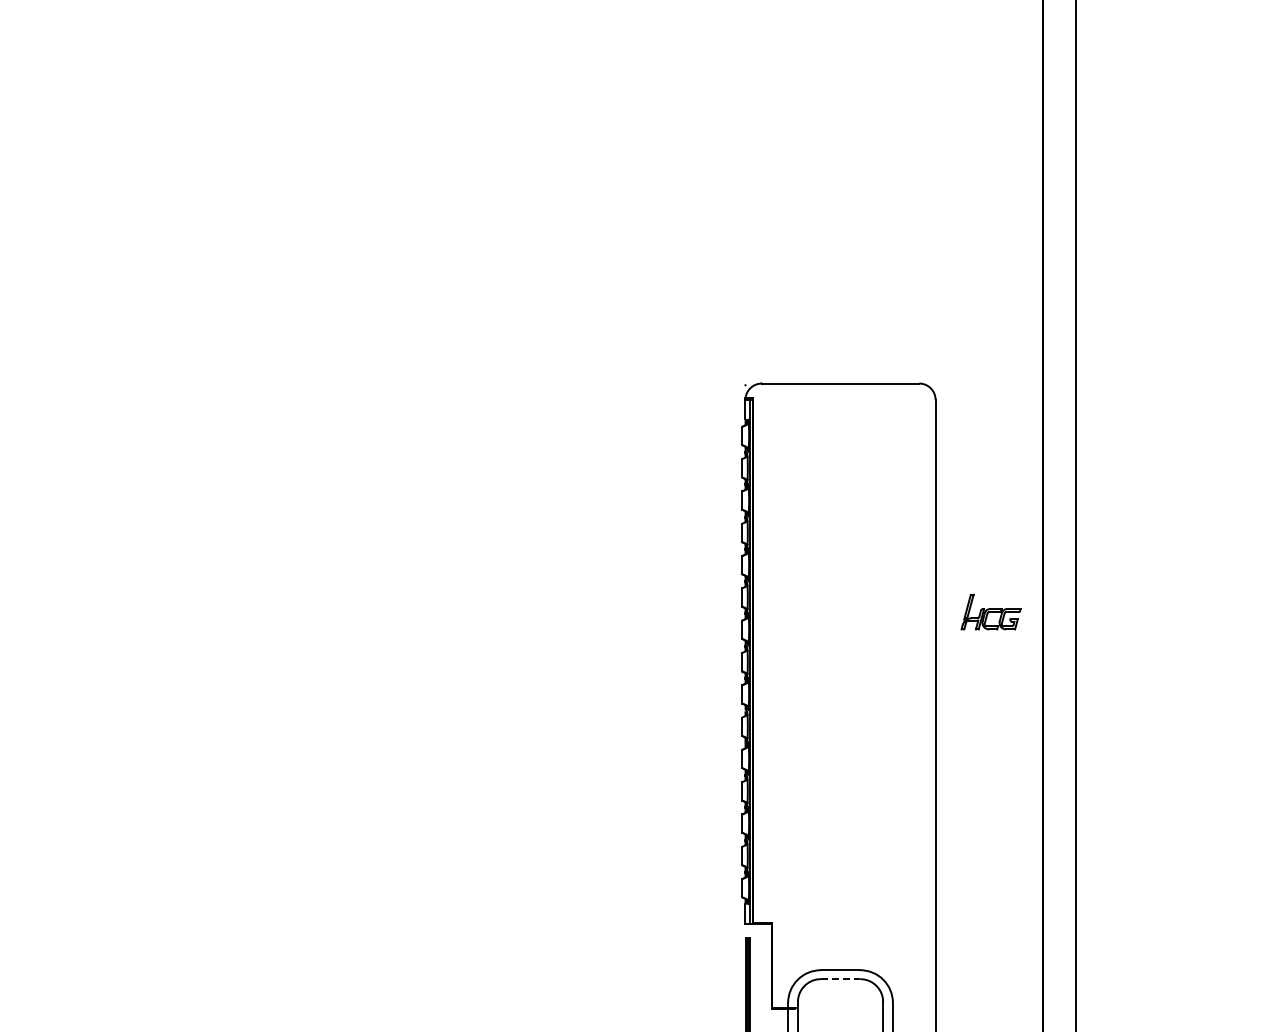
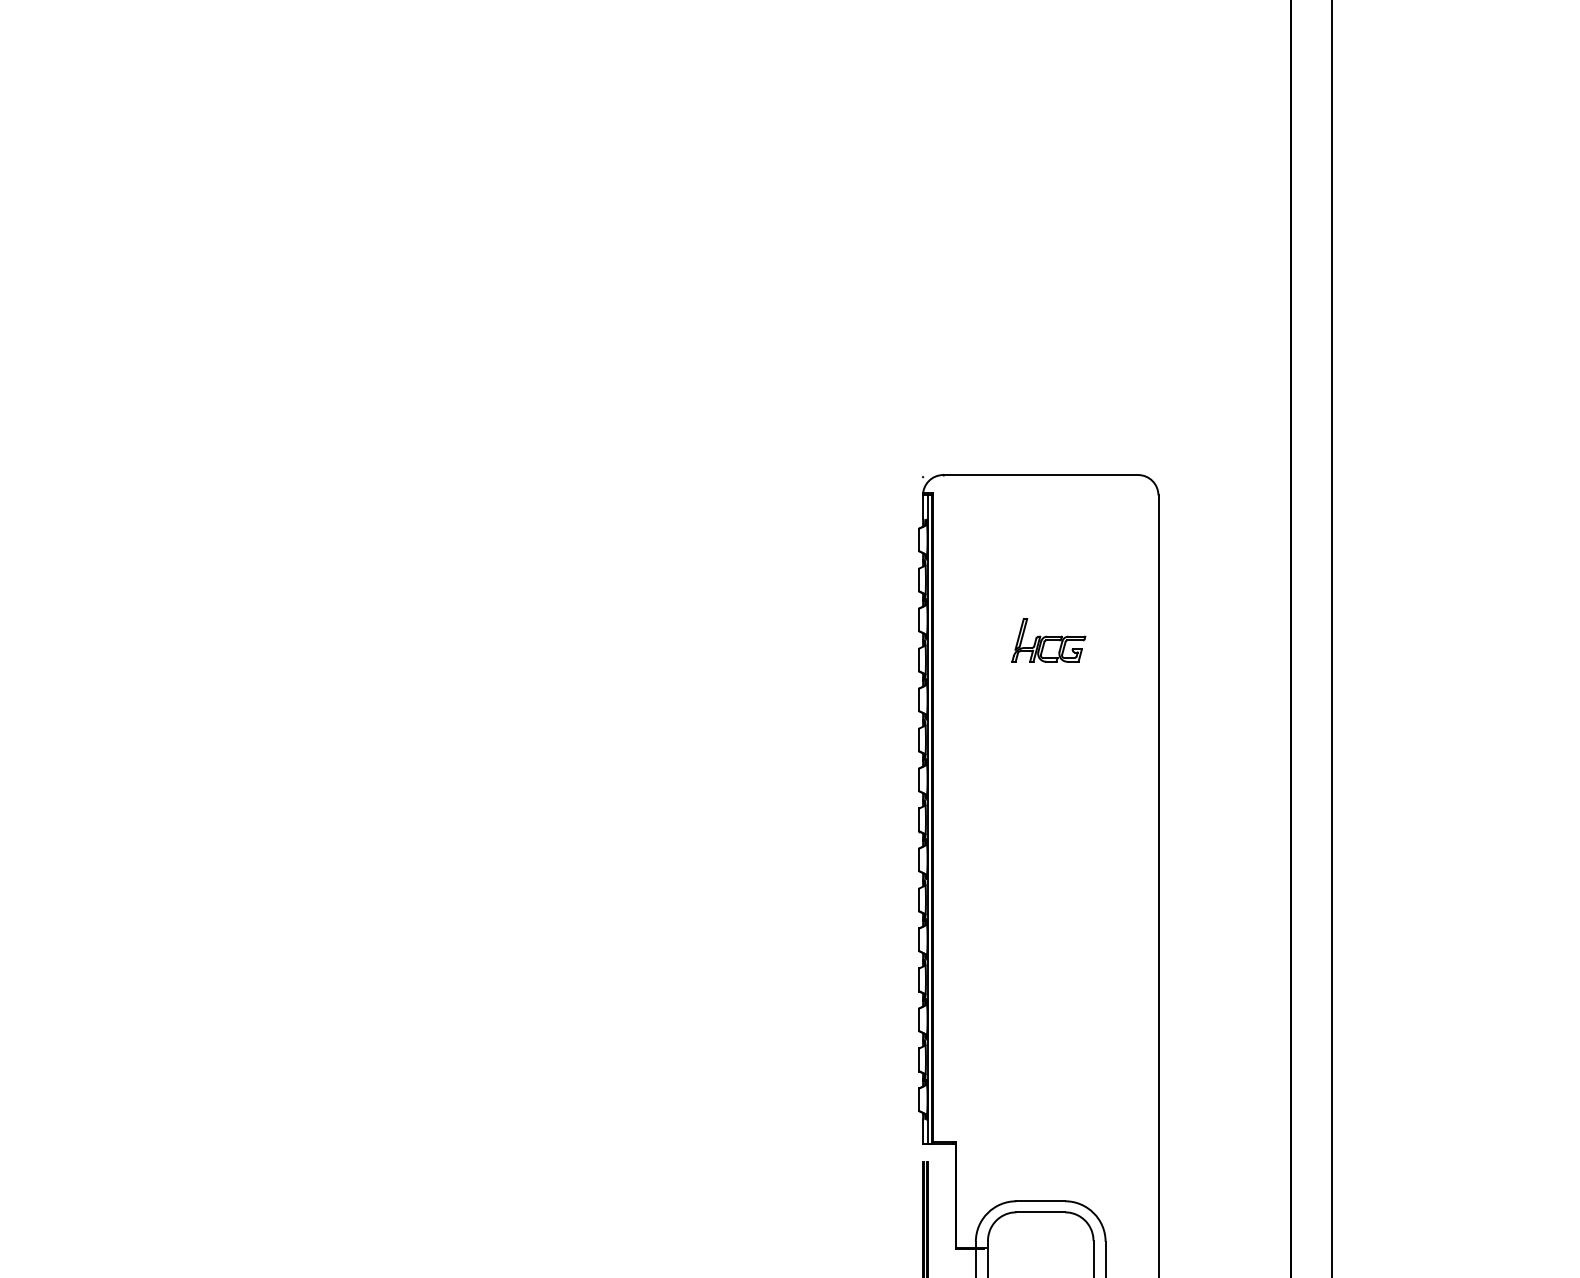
part: (990, 611) -> (1048, 639), moved
line: (840, 979) -> (1040, 1212), dashed -> solid

